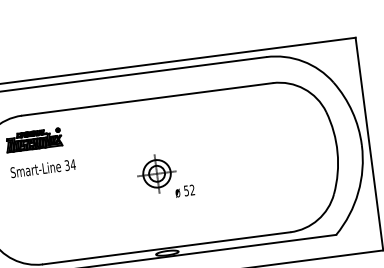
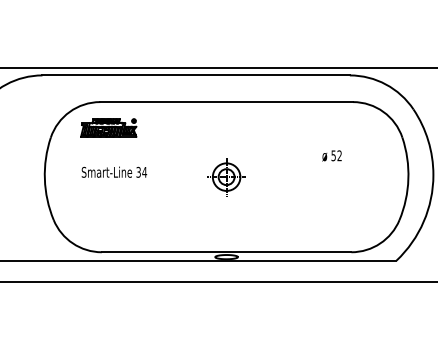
text: (43, 167) -> (114, 171), moved
text: (184, 190) -> (331, 155), moved

